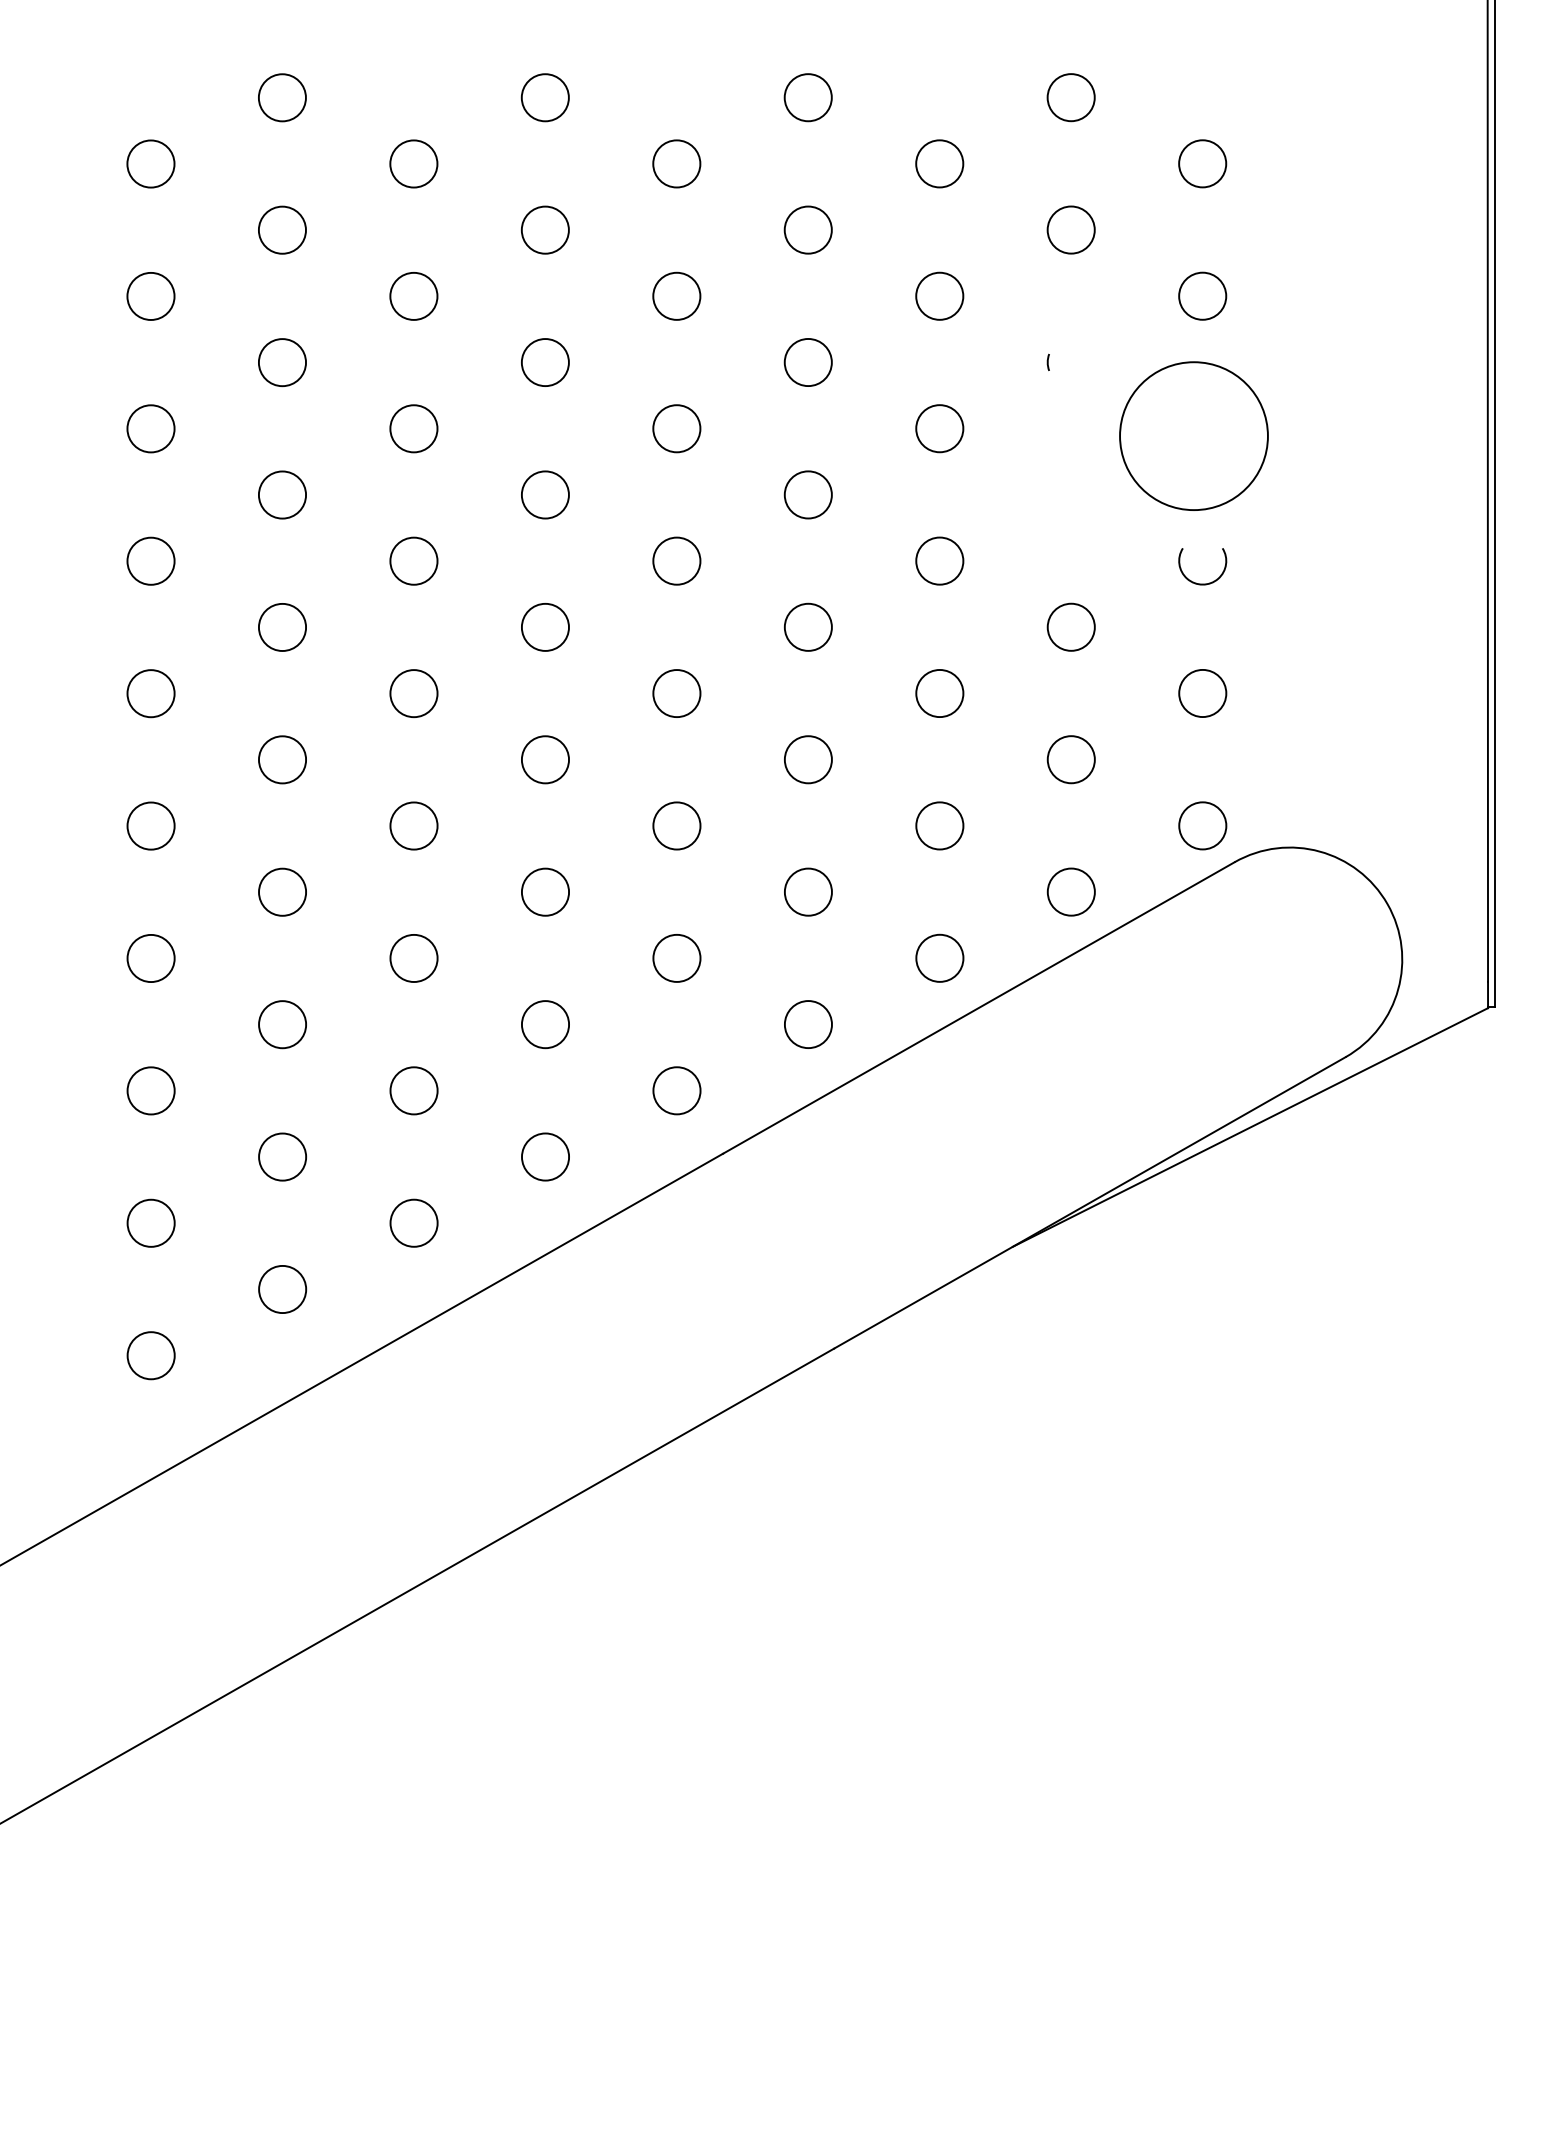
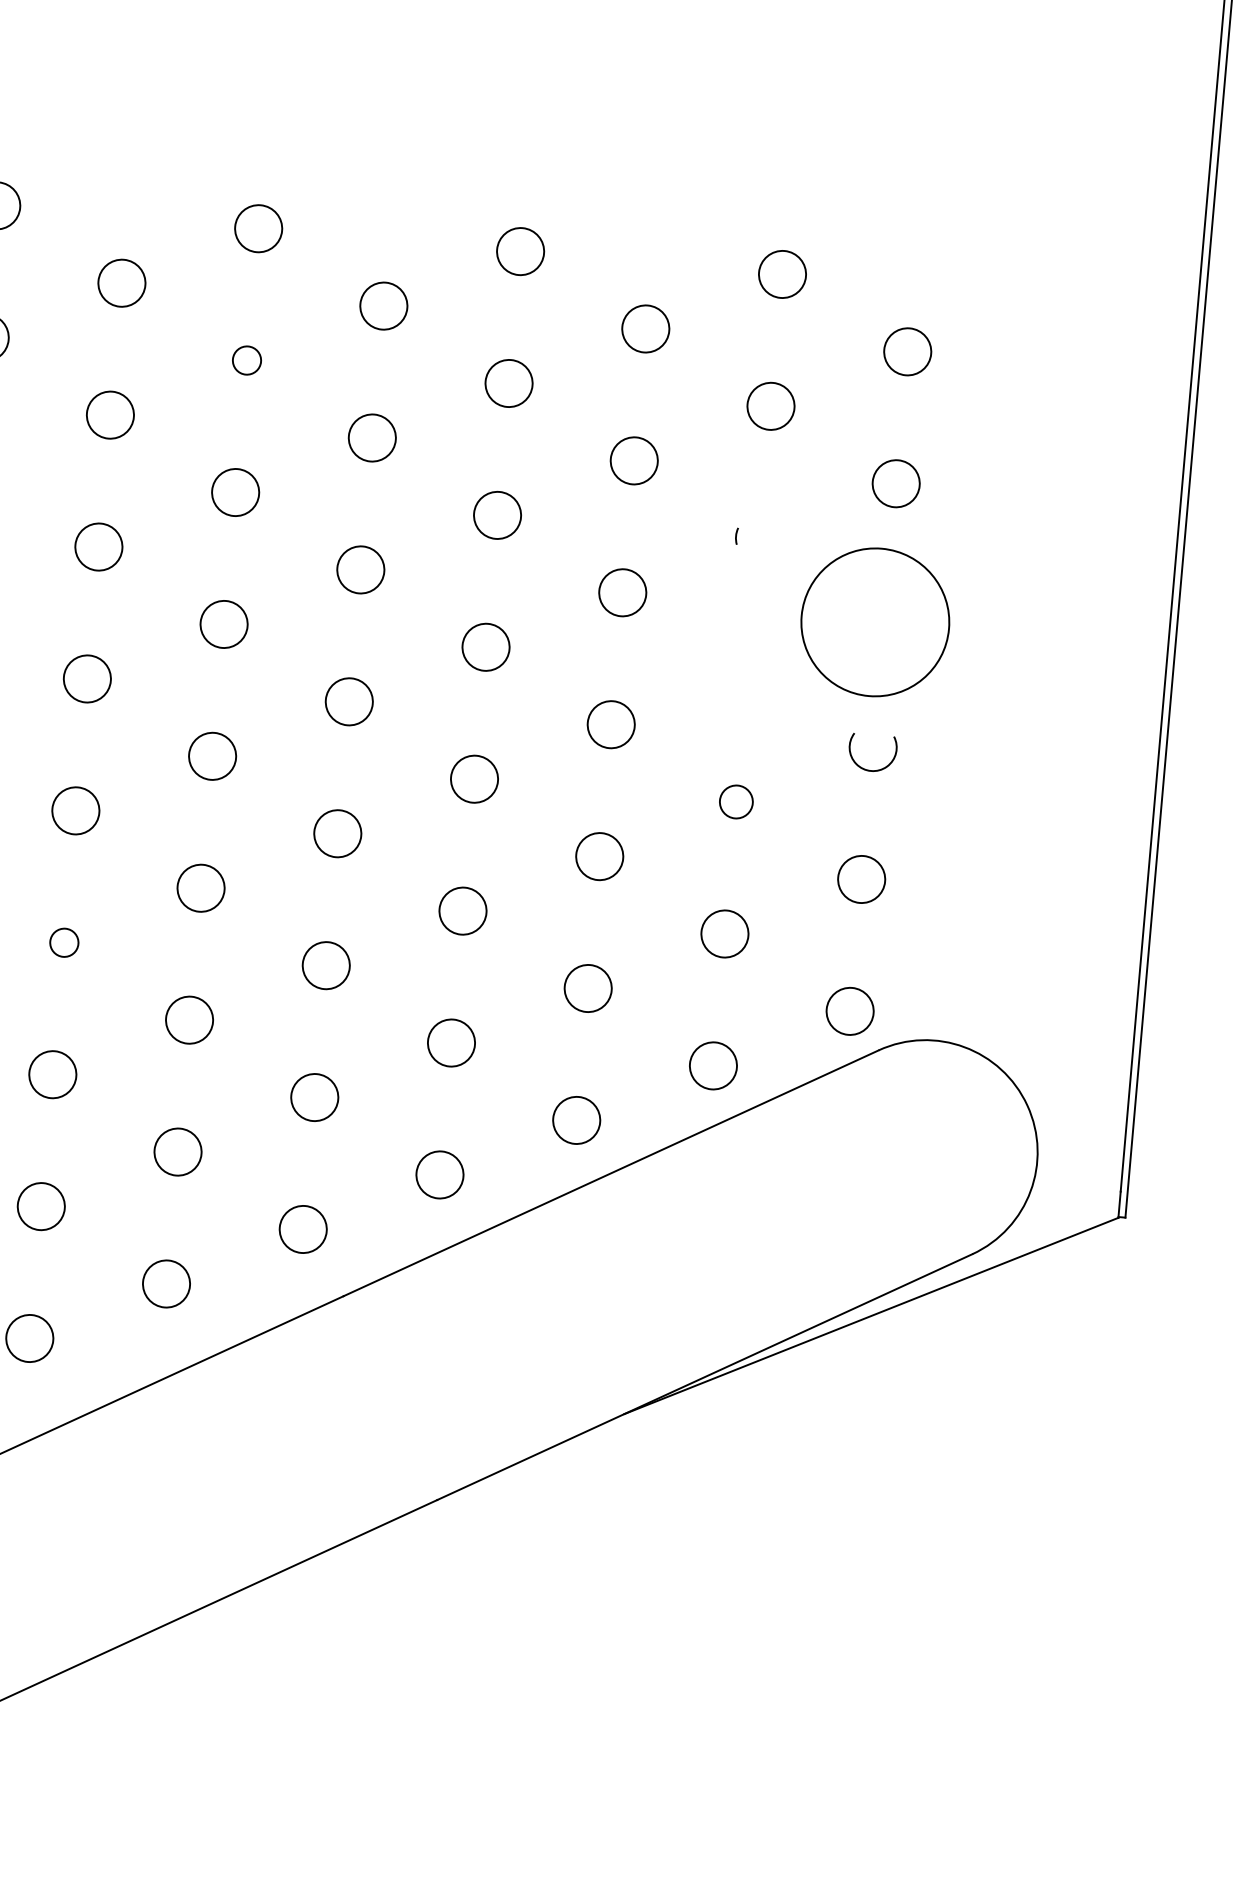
circle: (544, 229) -> (246, 359), size x0.6
circle: (1070, 626) -> (735, 801), size x0.7
circle: (413, 825) -> (63, 942), size x0.6

